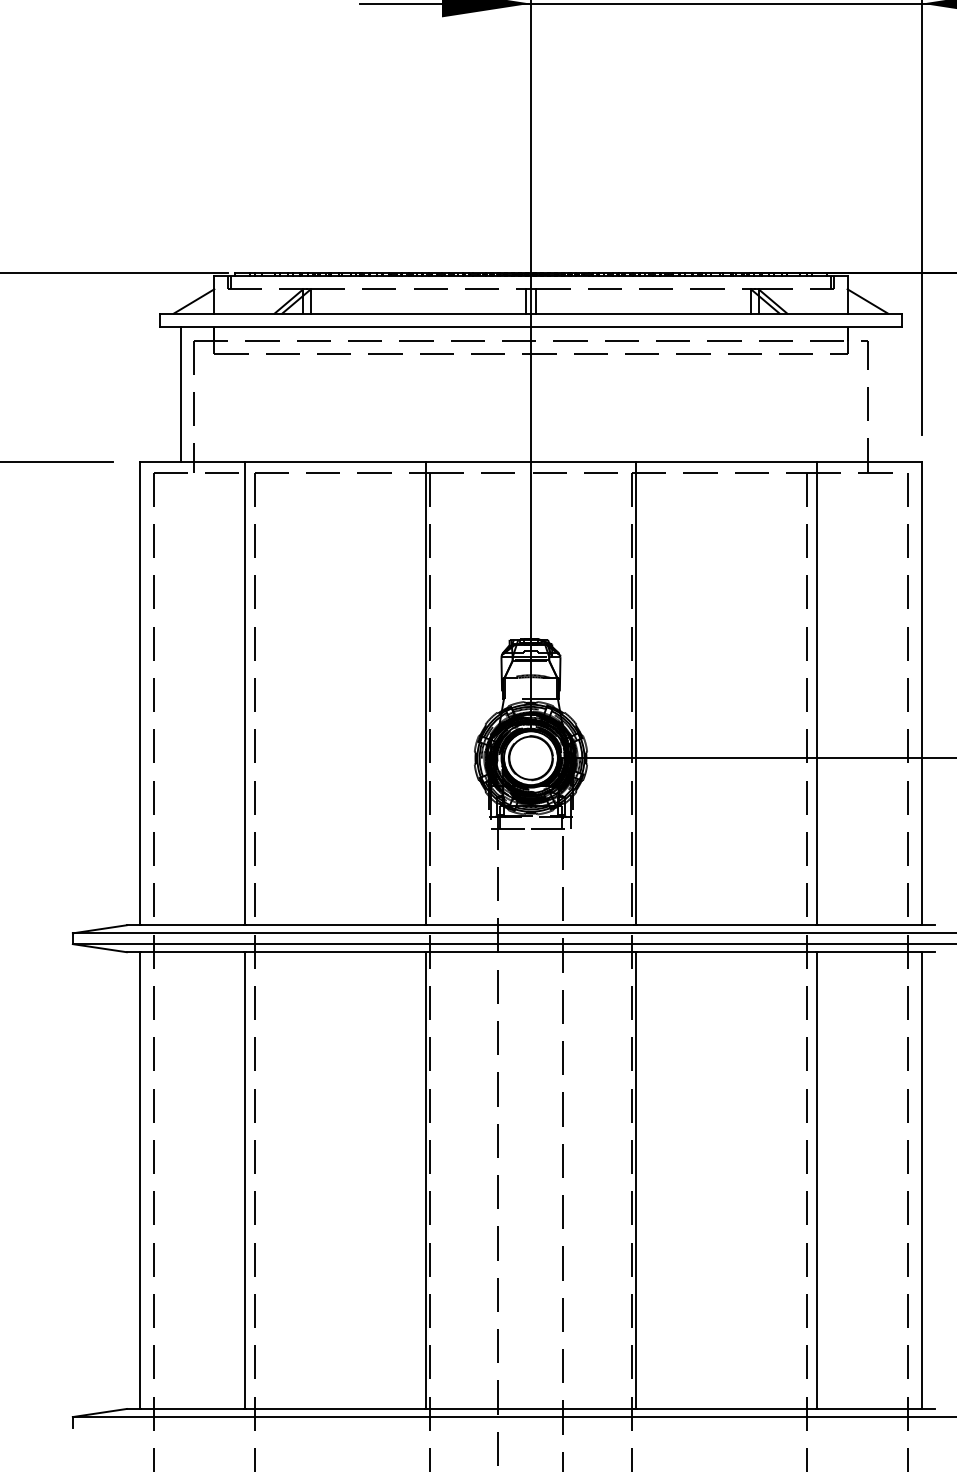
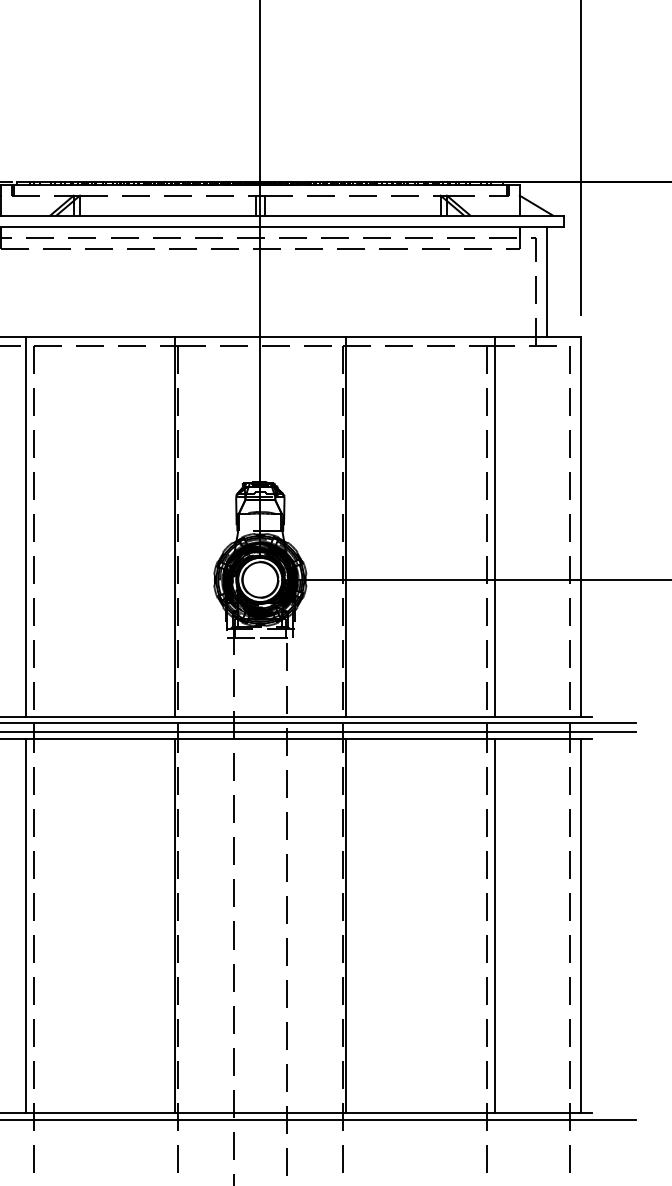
line: (881, 394) -> (547, 281), added

